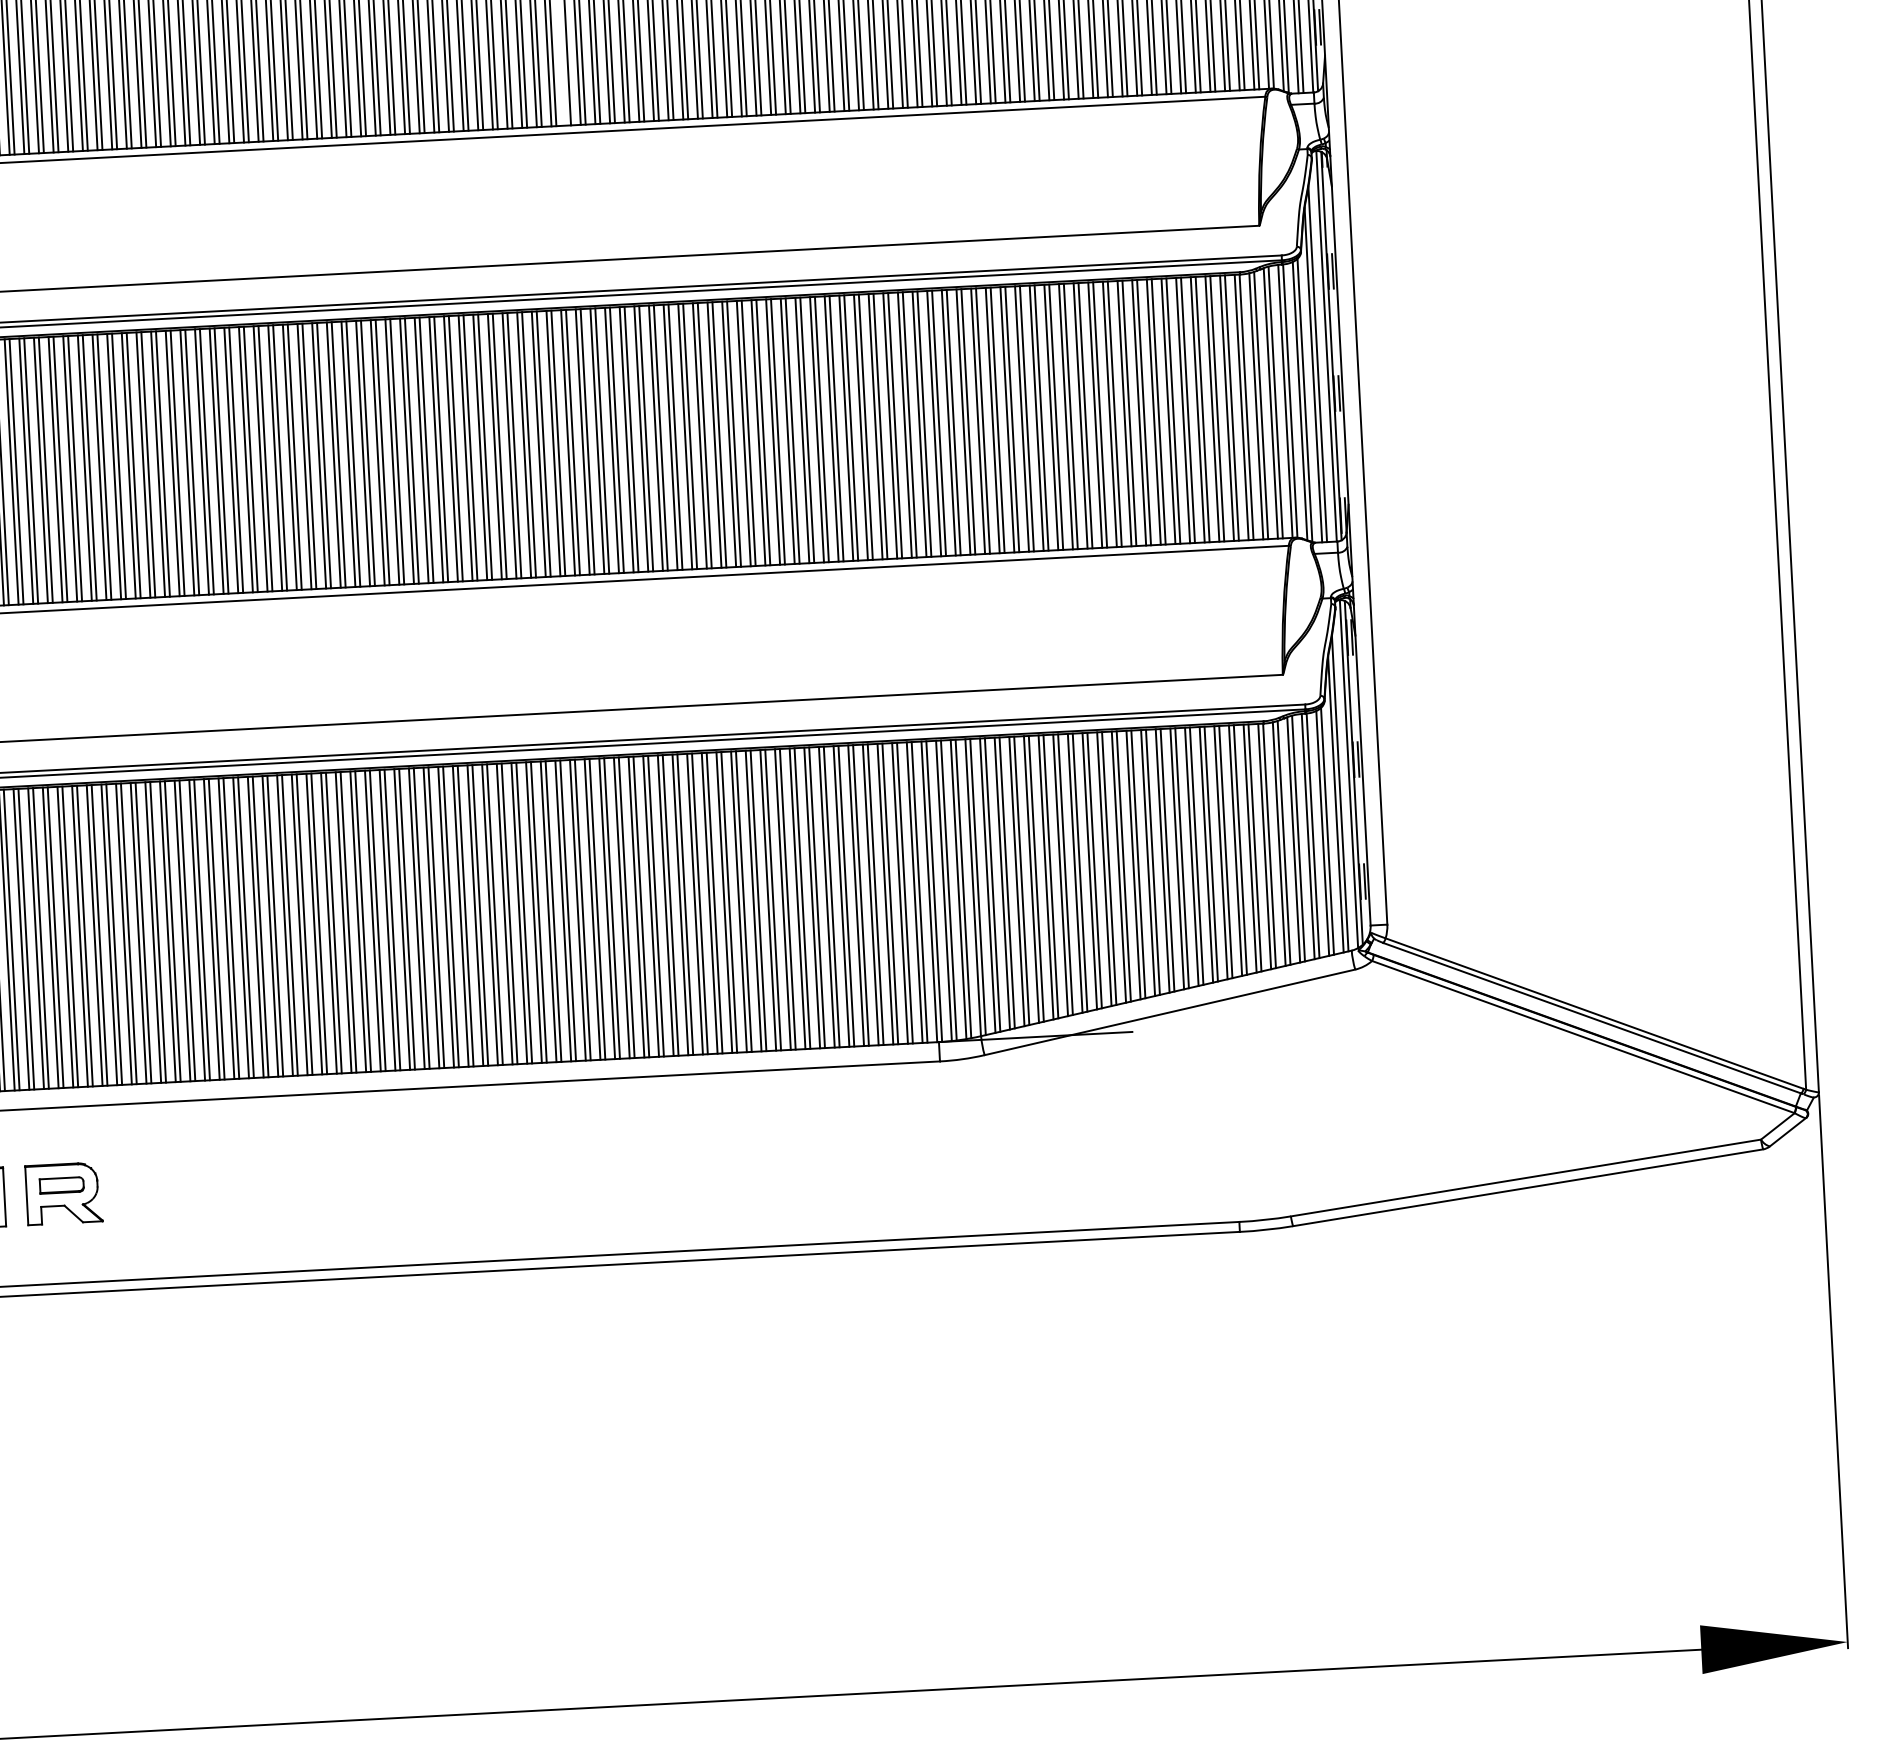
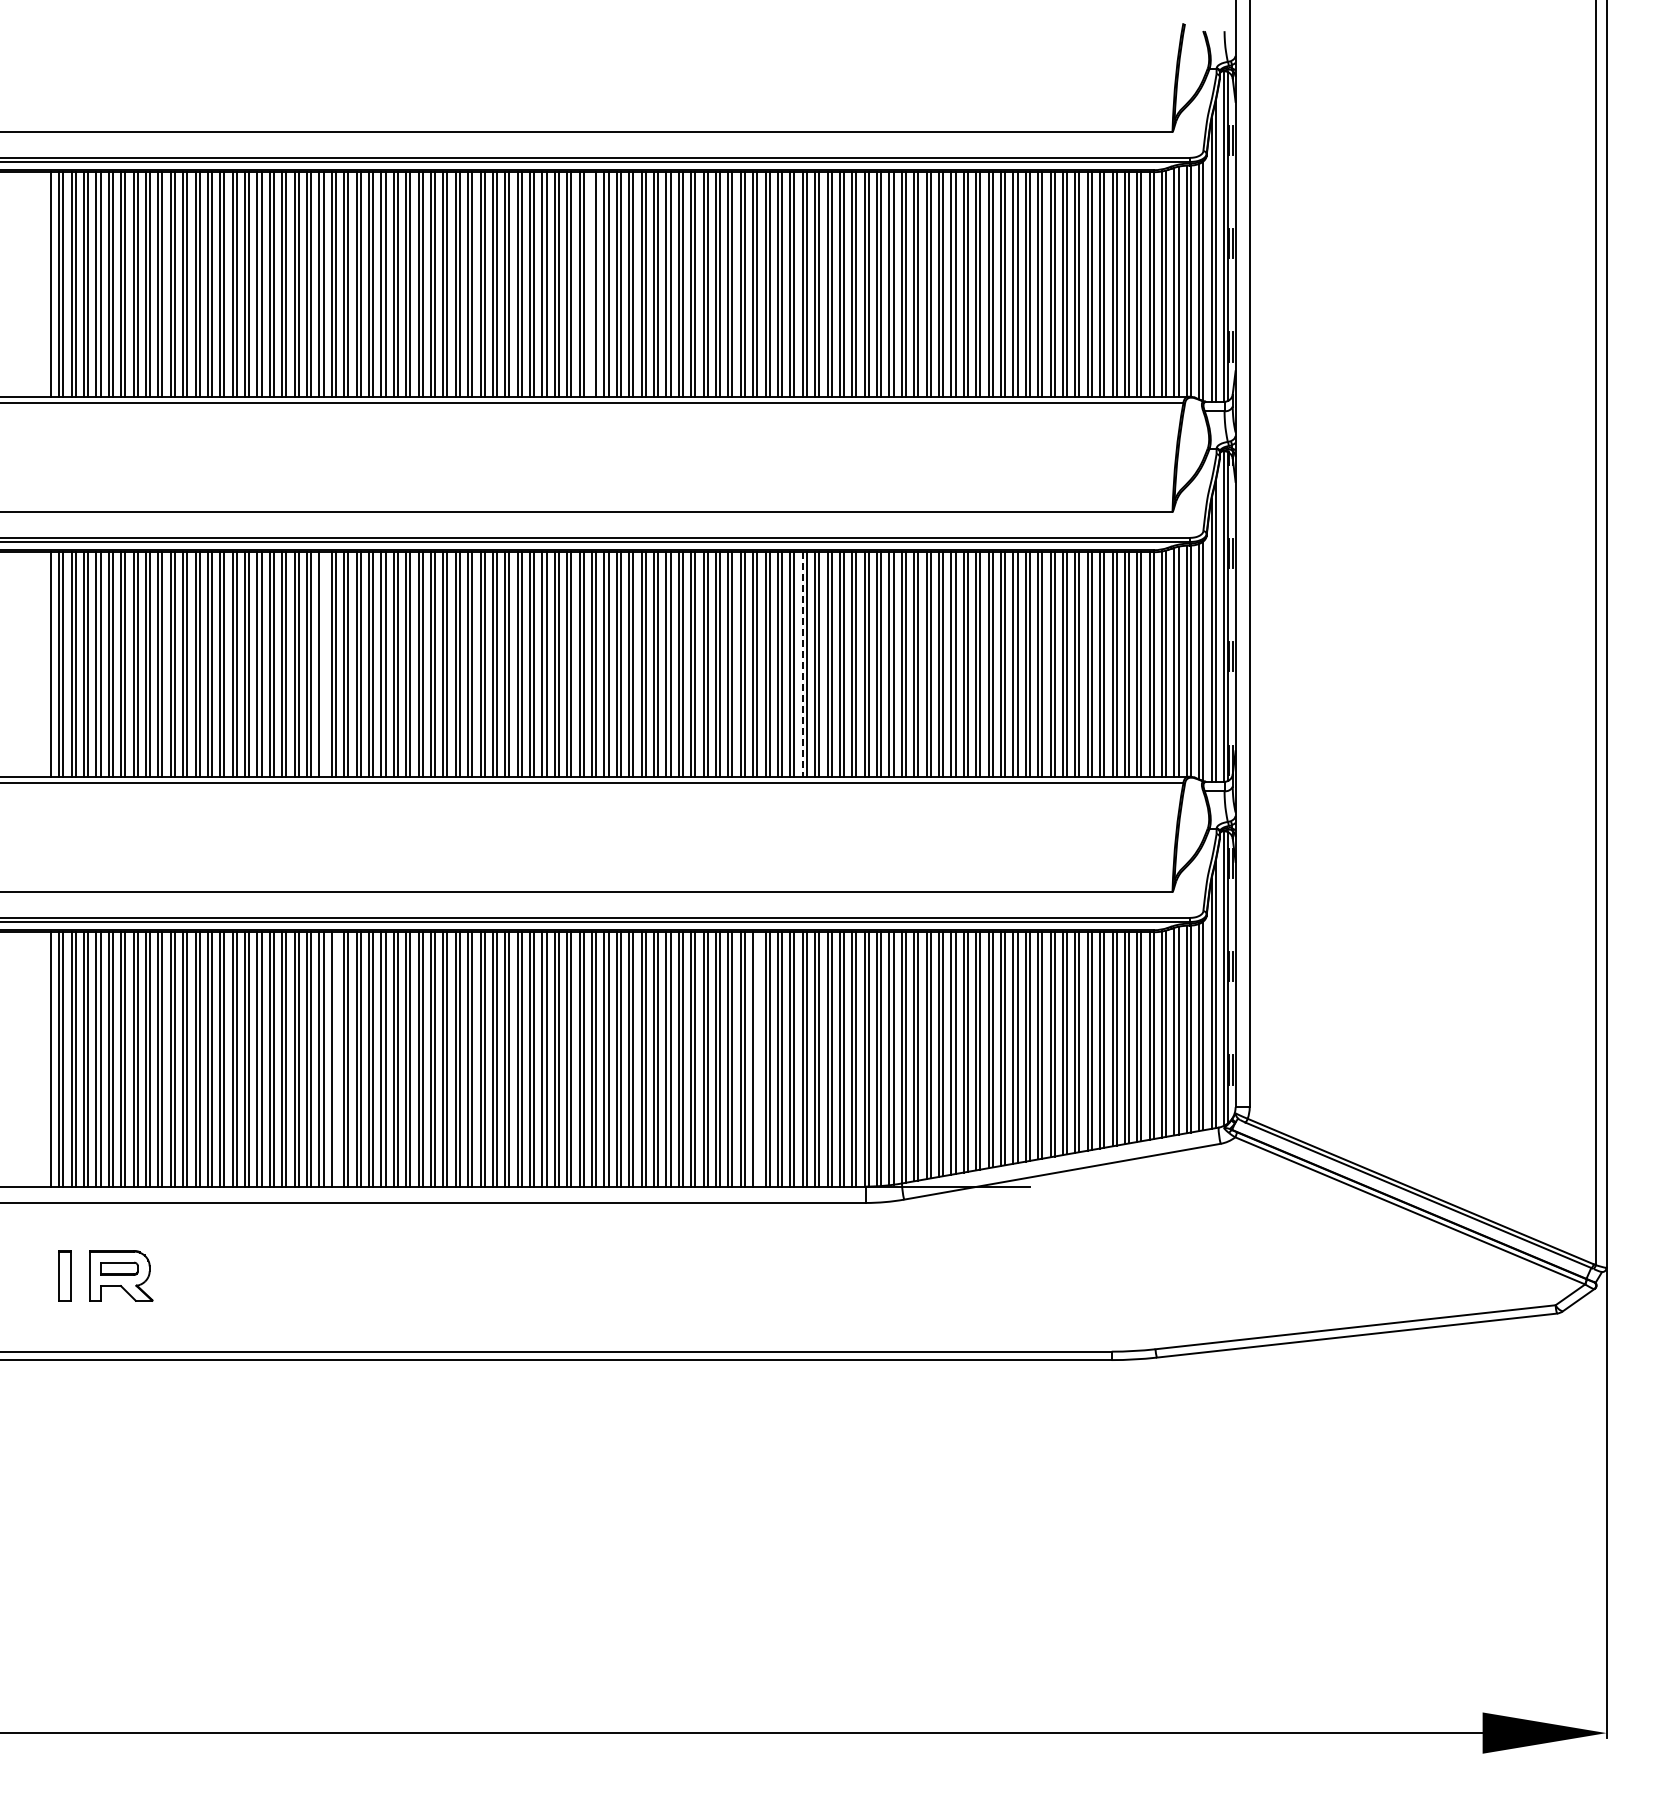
line: (831, 429) -> (802, 664), solid -> dashed
line: (265, 458) -> (323, 664), removed
line: (802, 898) -> (757, 1059), removed
line: (304, 924) -> (335, 1059), removed

